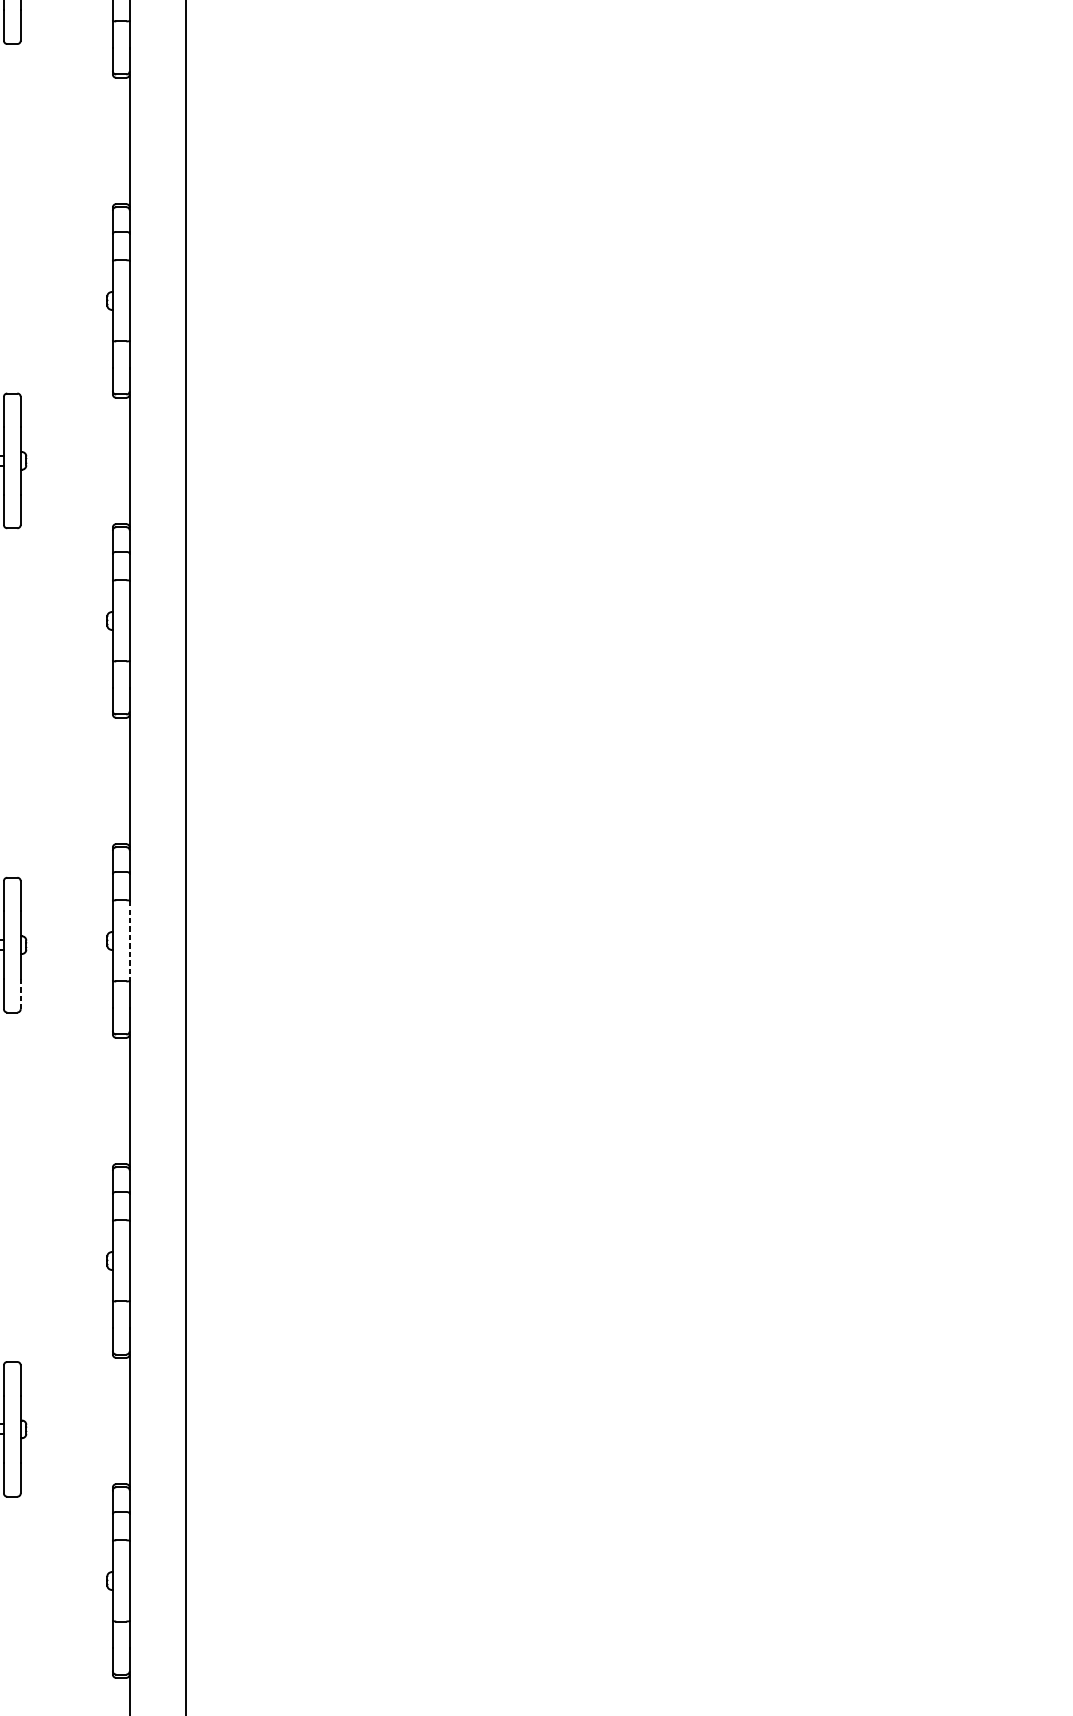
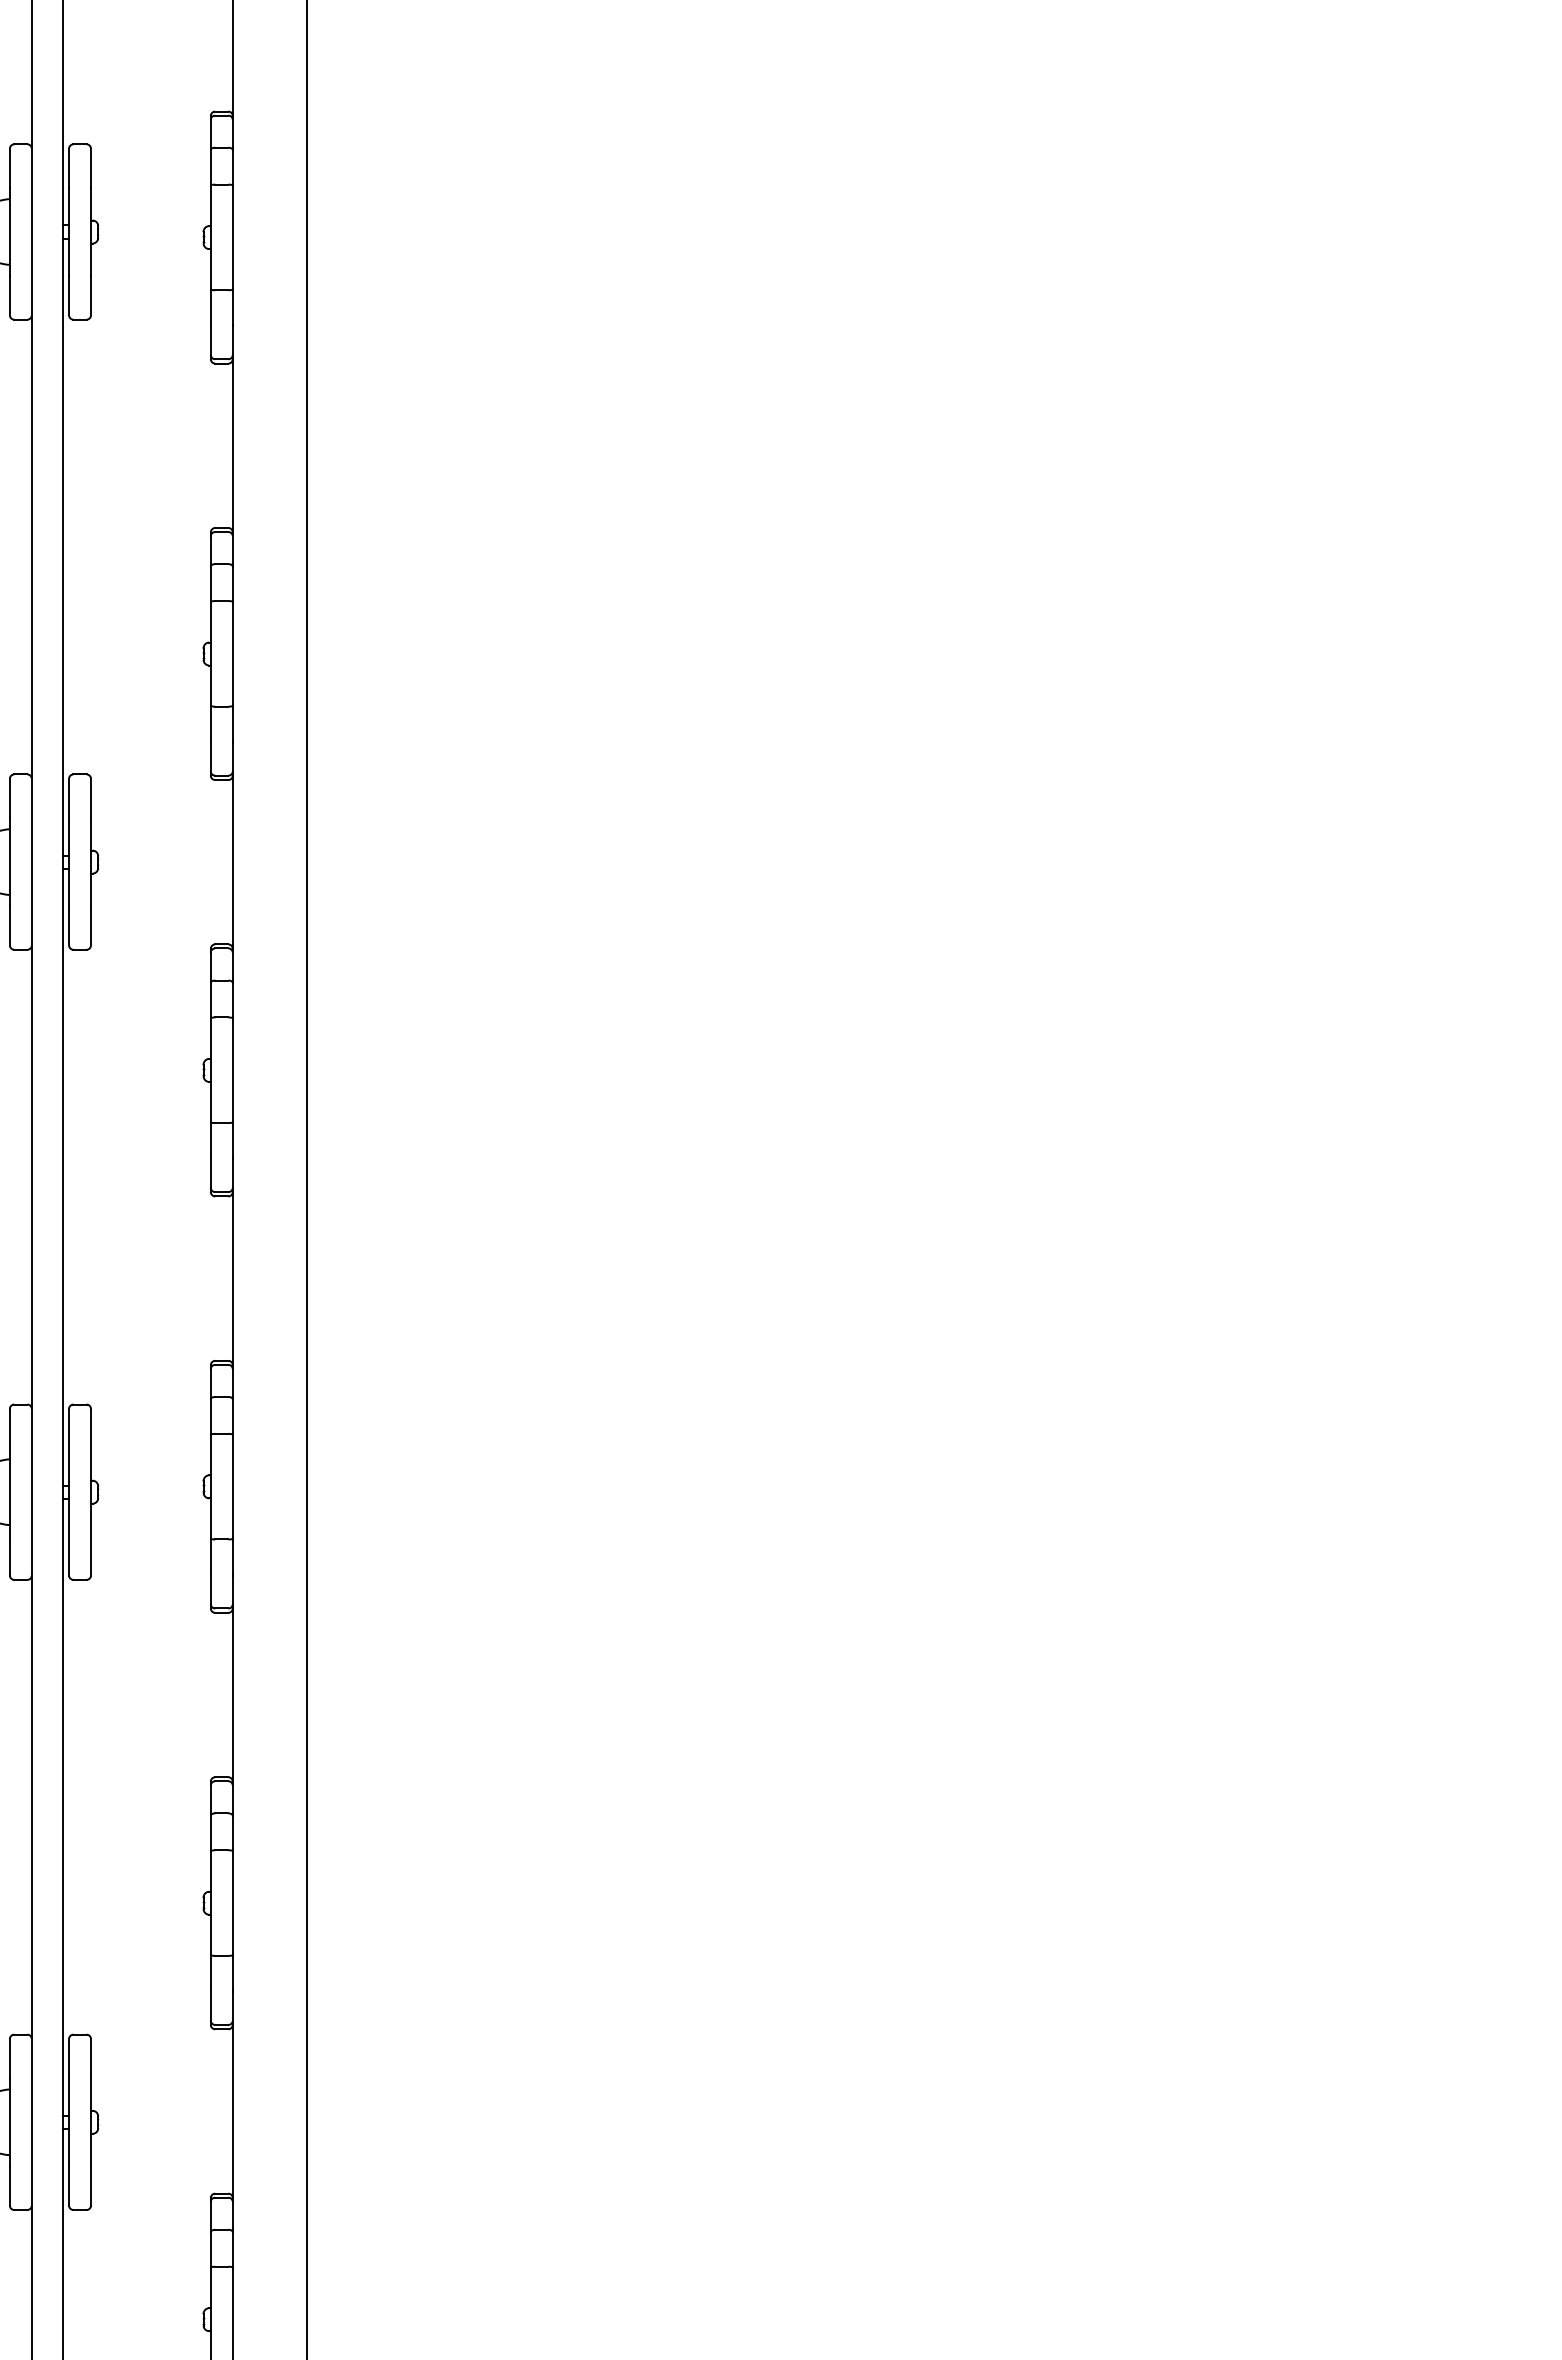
line: (129, 940) -> (232, 1486), dashed -> solid
line: (20, 993) -> (90, 1555), dashed -> solid

